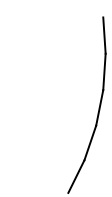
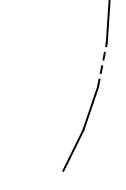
line: (99, 107) -> (102, 64), solid -> dashed

